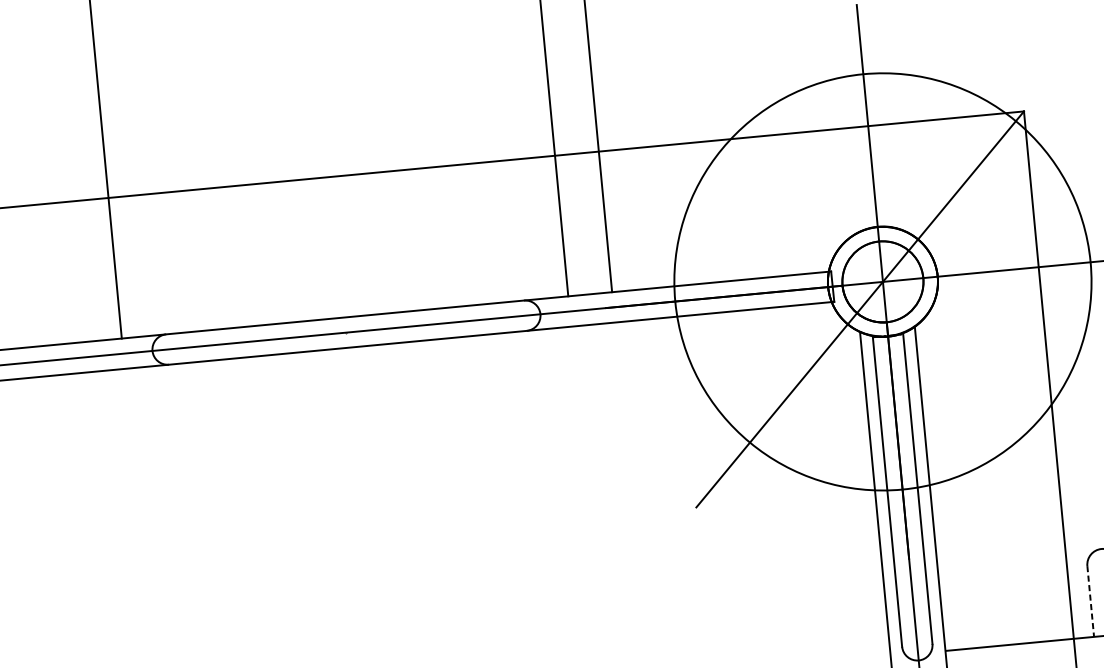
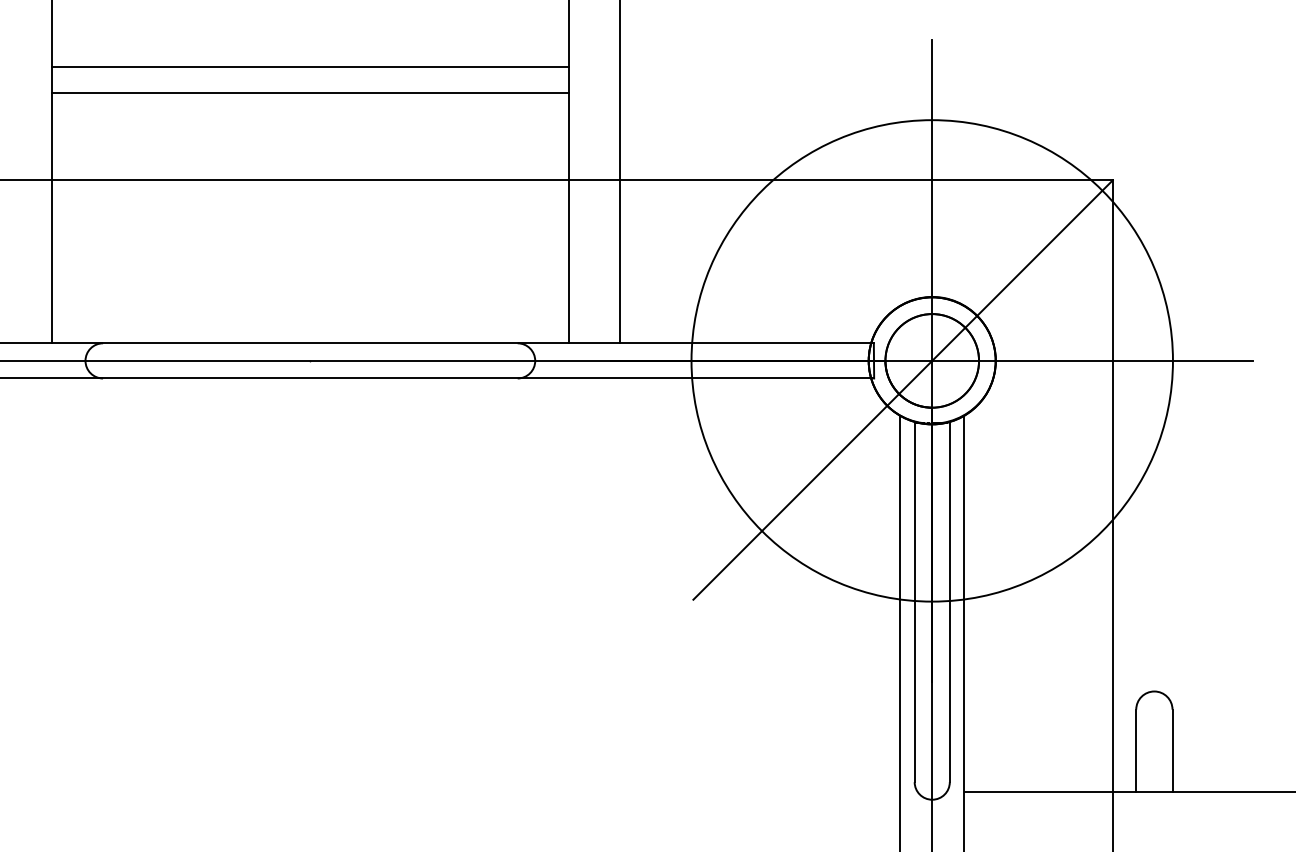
line: (322, 78) -> (310, 66), added
line: (324, 101) -> (310, 93), added
line: (1091, 602) -> (1136, 751), dashed -> solid

